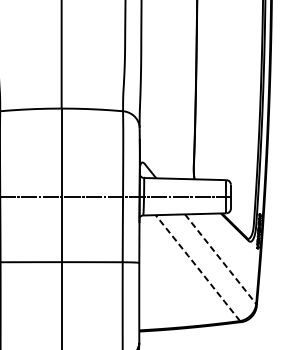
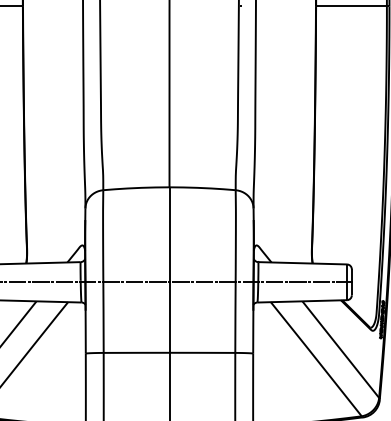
line: (220, 259) -> (340, 349), dashed -> solid
line: (197, 267) -> (315, 358), dashed -> solid

